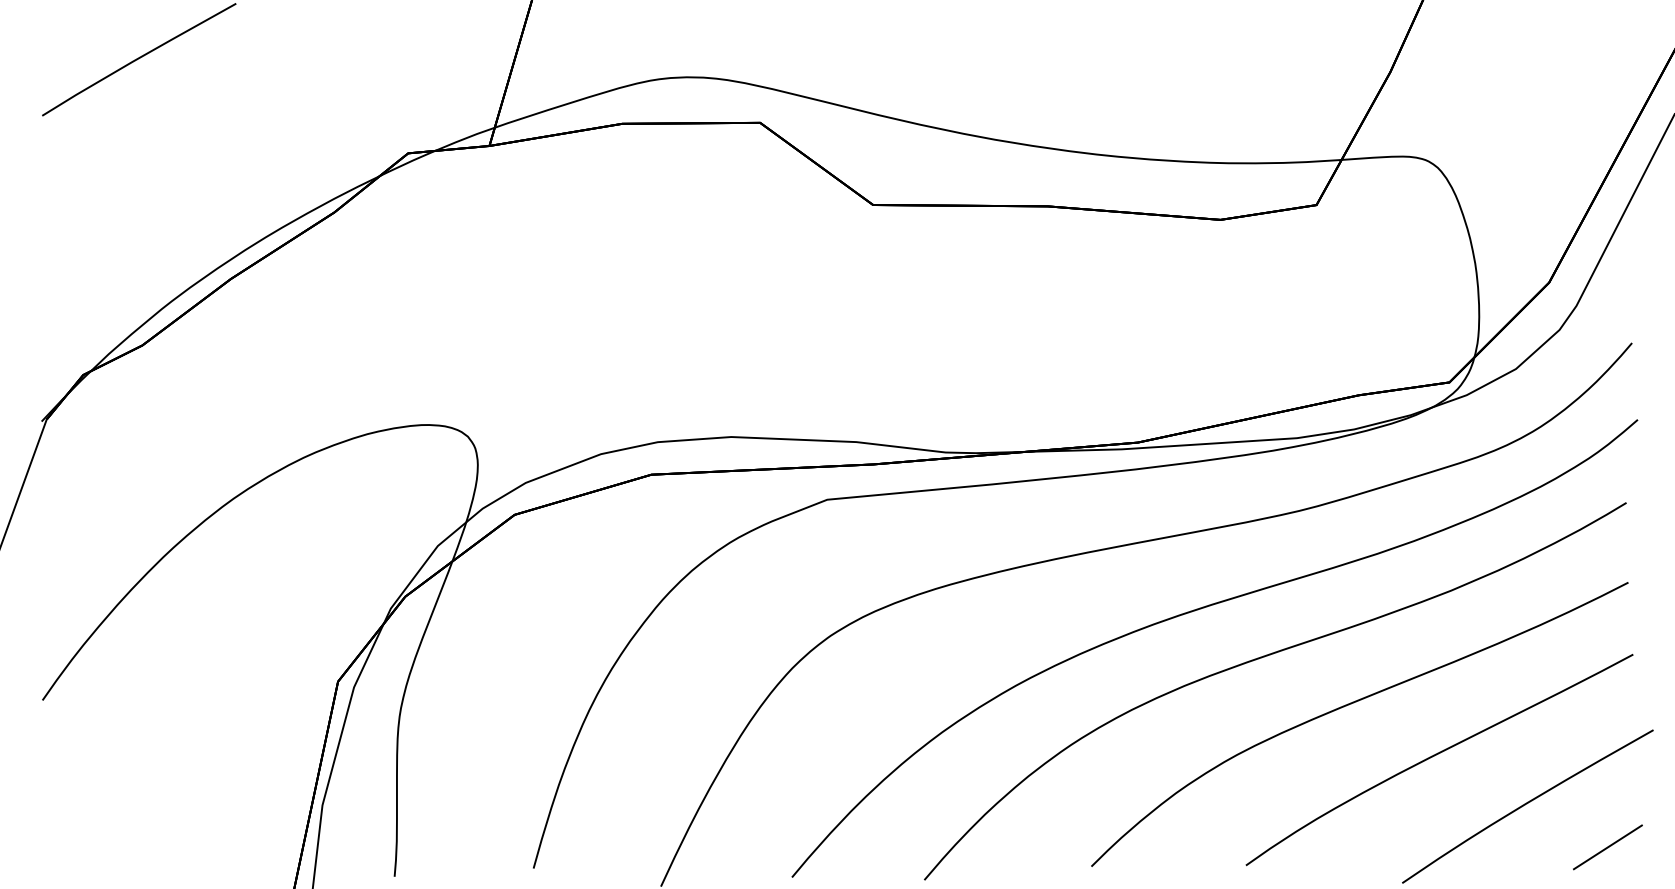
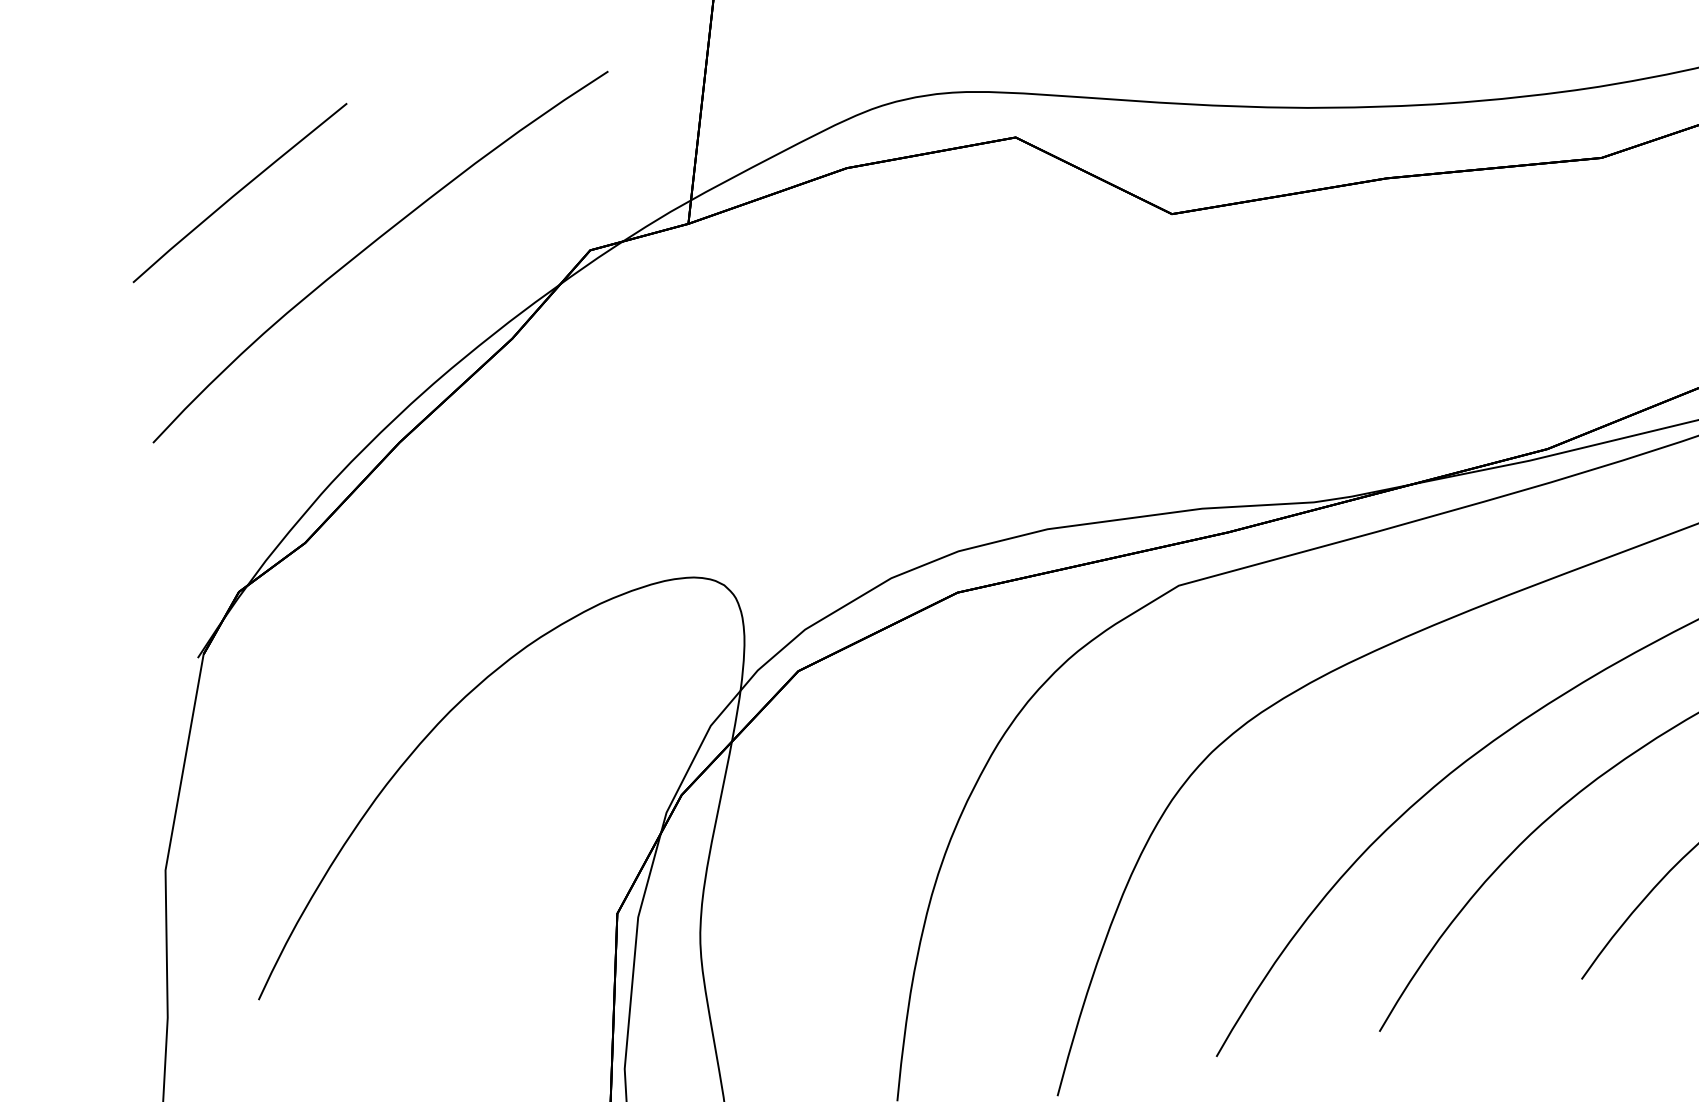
curve: (236, 119) -> (372, 245), added

